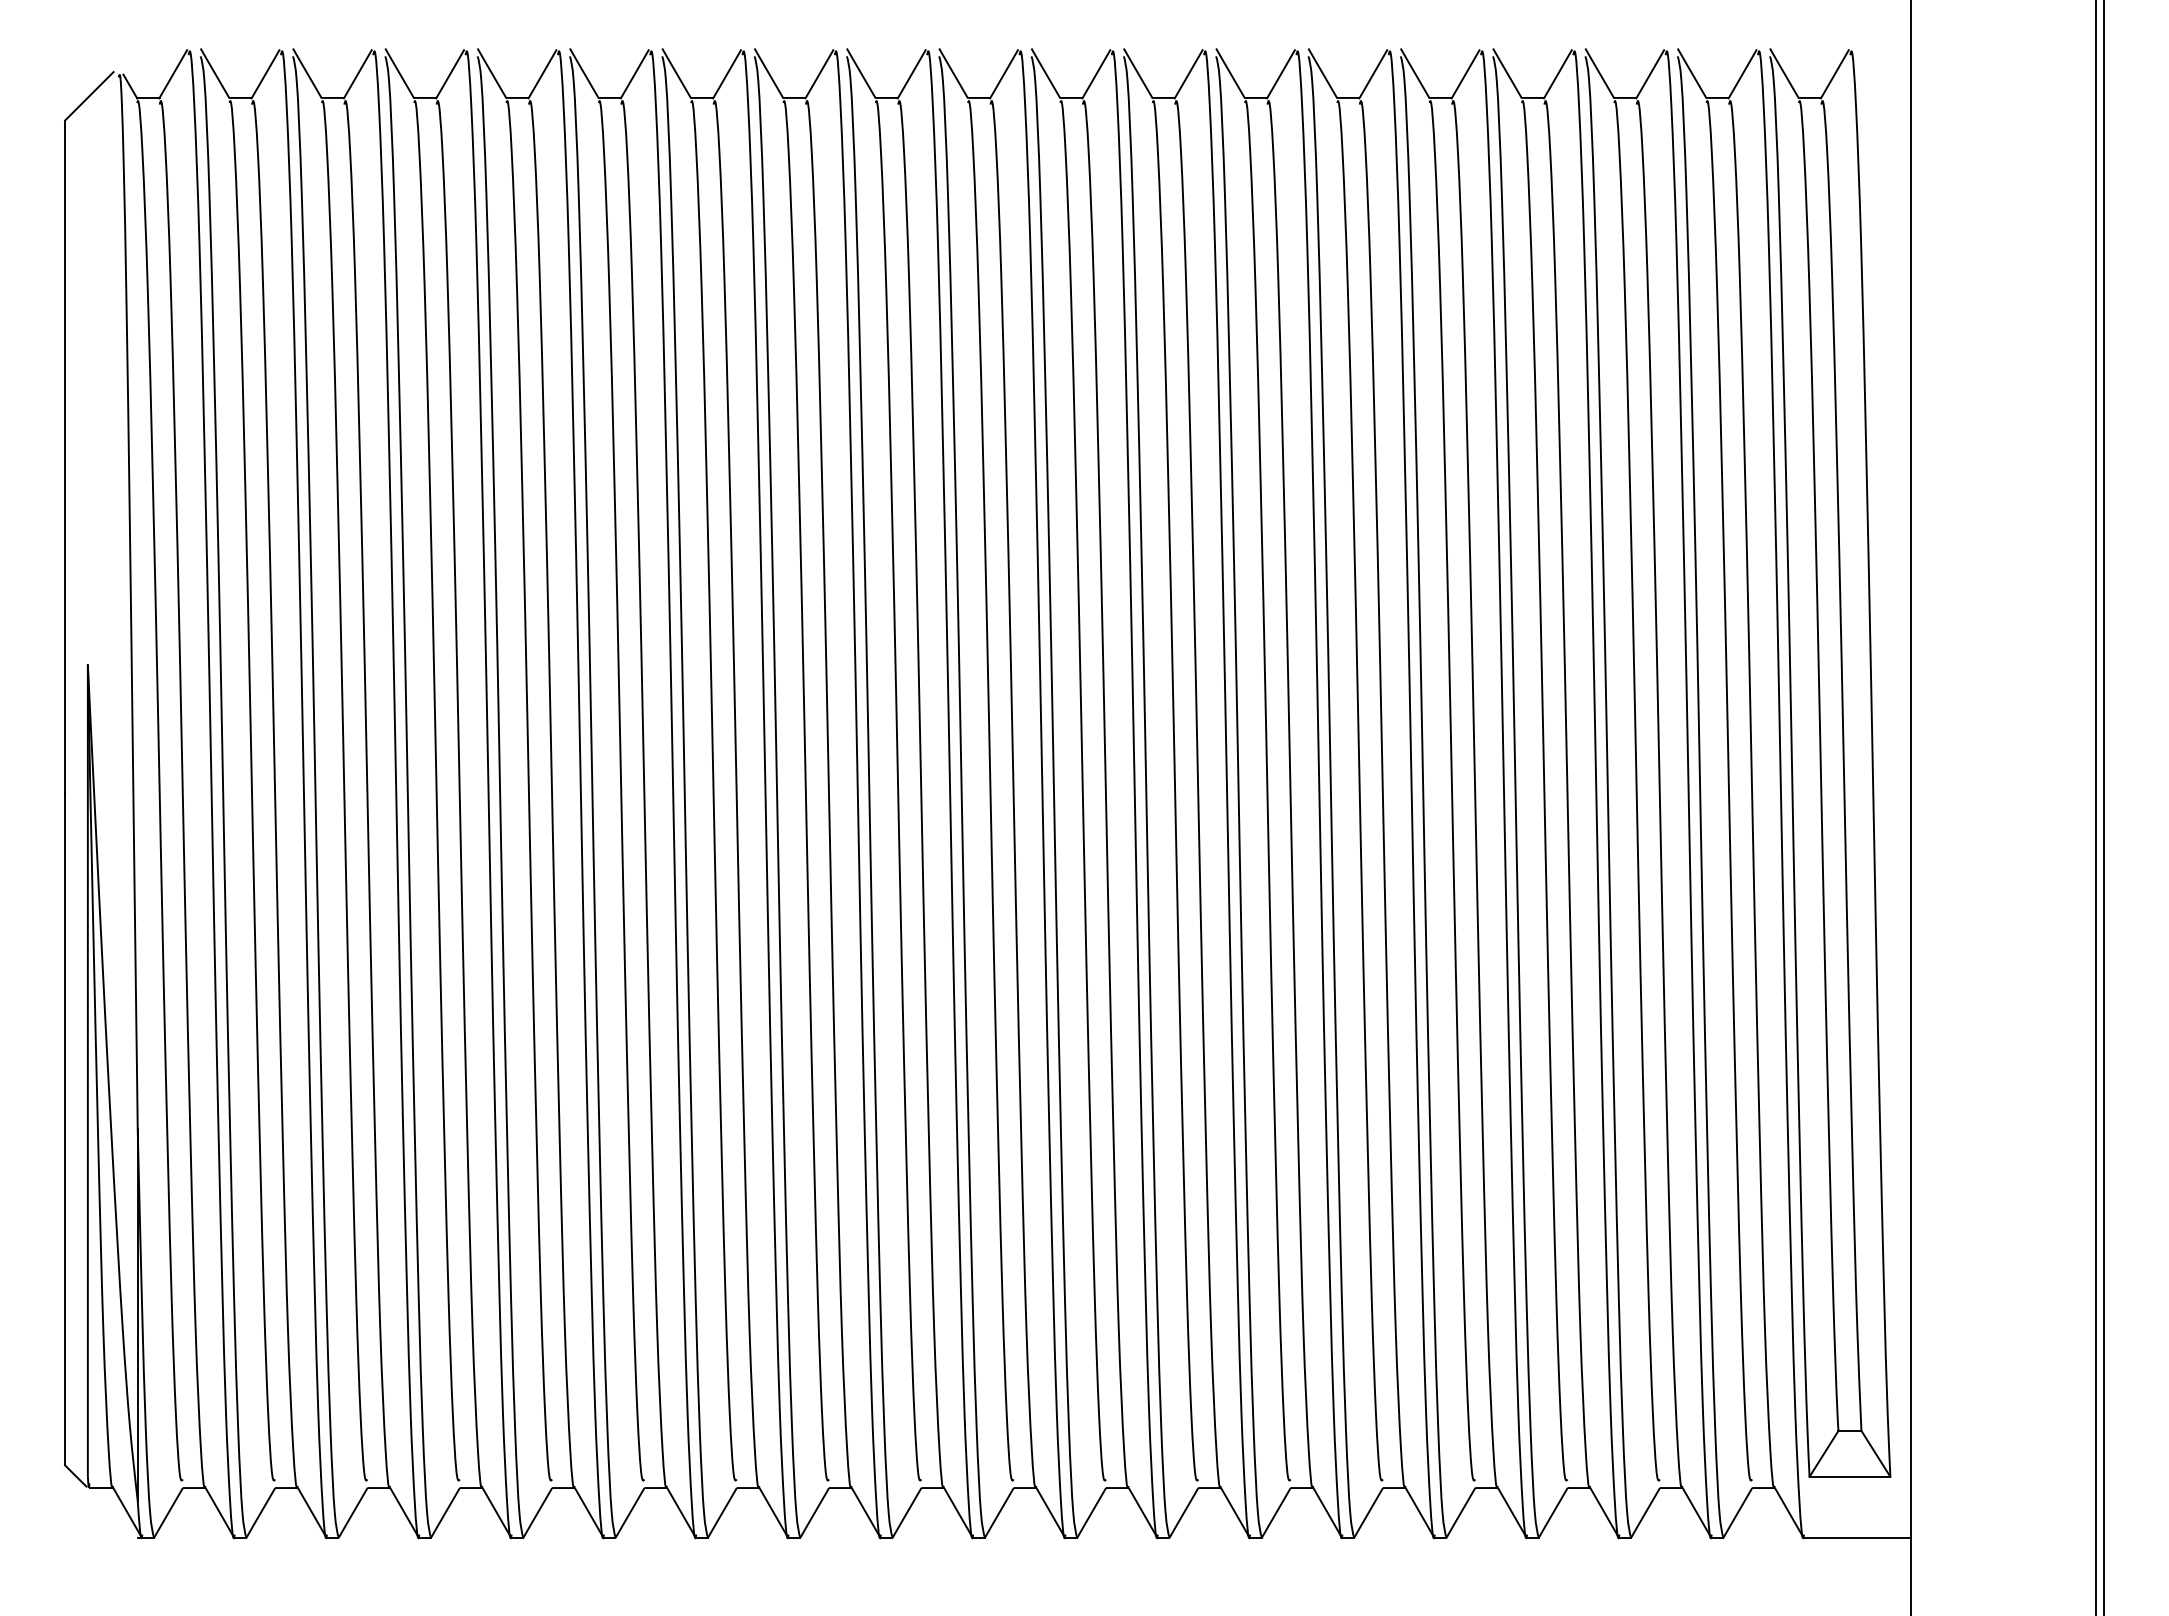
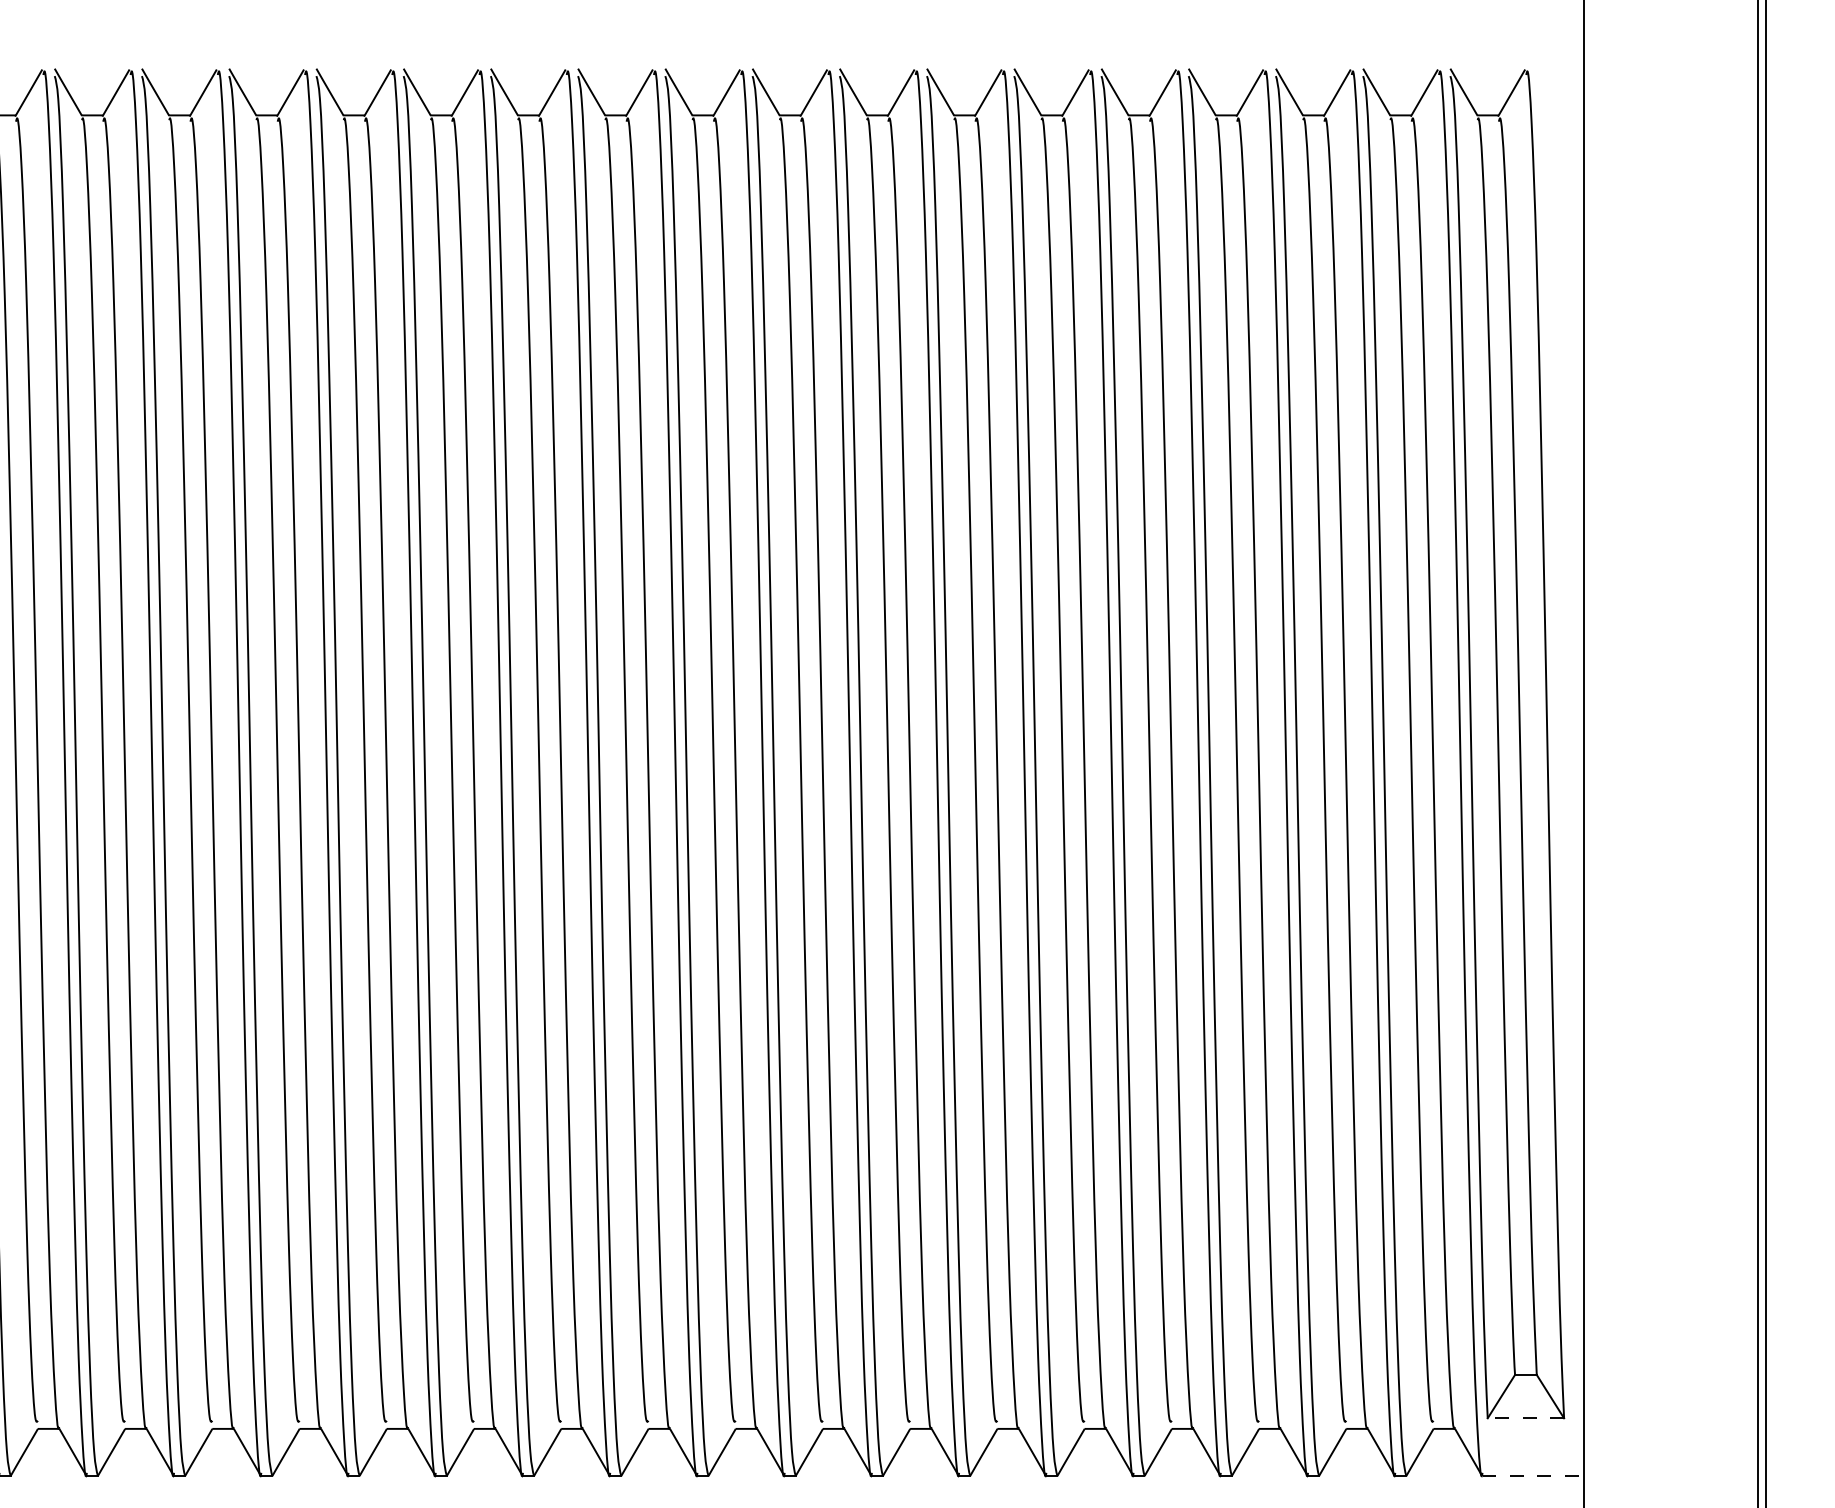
line: (1849, 1476) -> (1525, 1417), solid -> dashed
line: (1857, 1538) -> (1533, 1476), solid -> dashed

